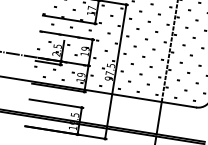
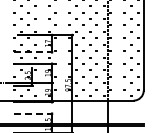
line: (69, 20) -> (33, 52), solid -> dashed
line: (56, 103) -> (33, 113), solid -> dashed

